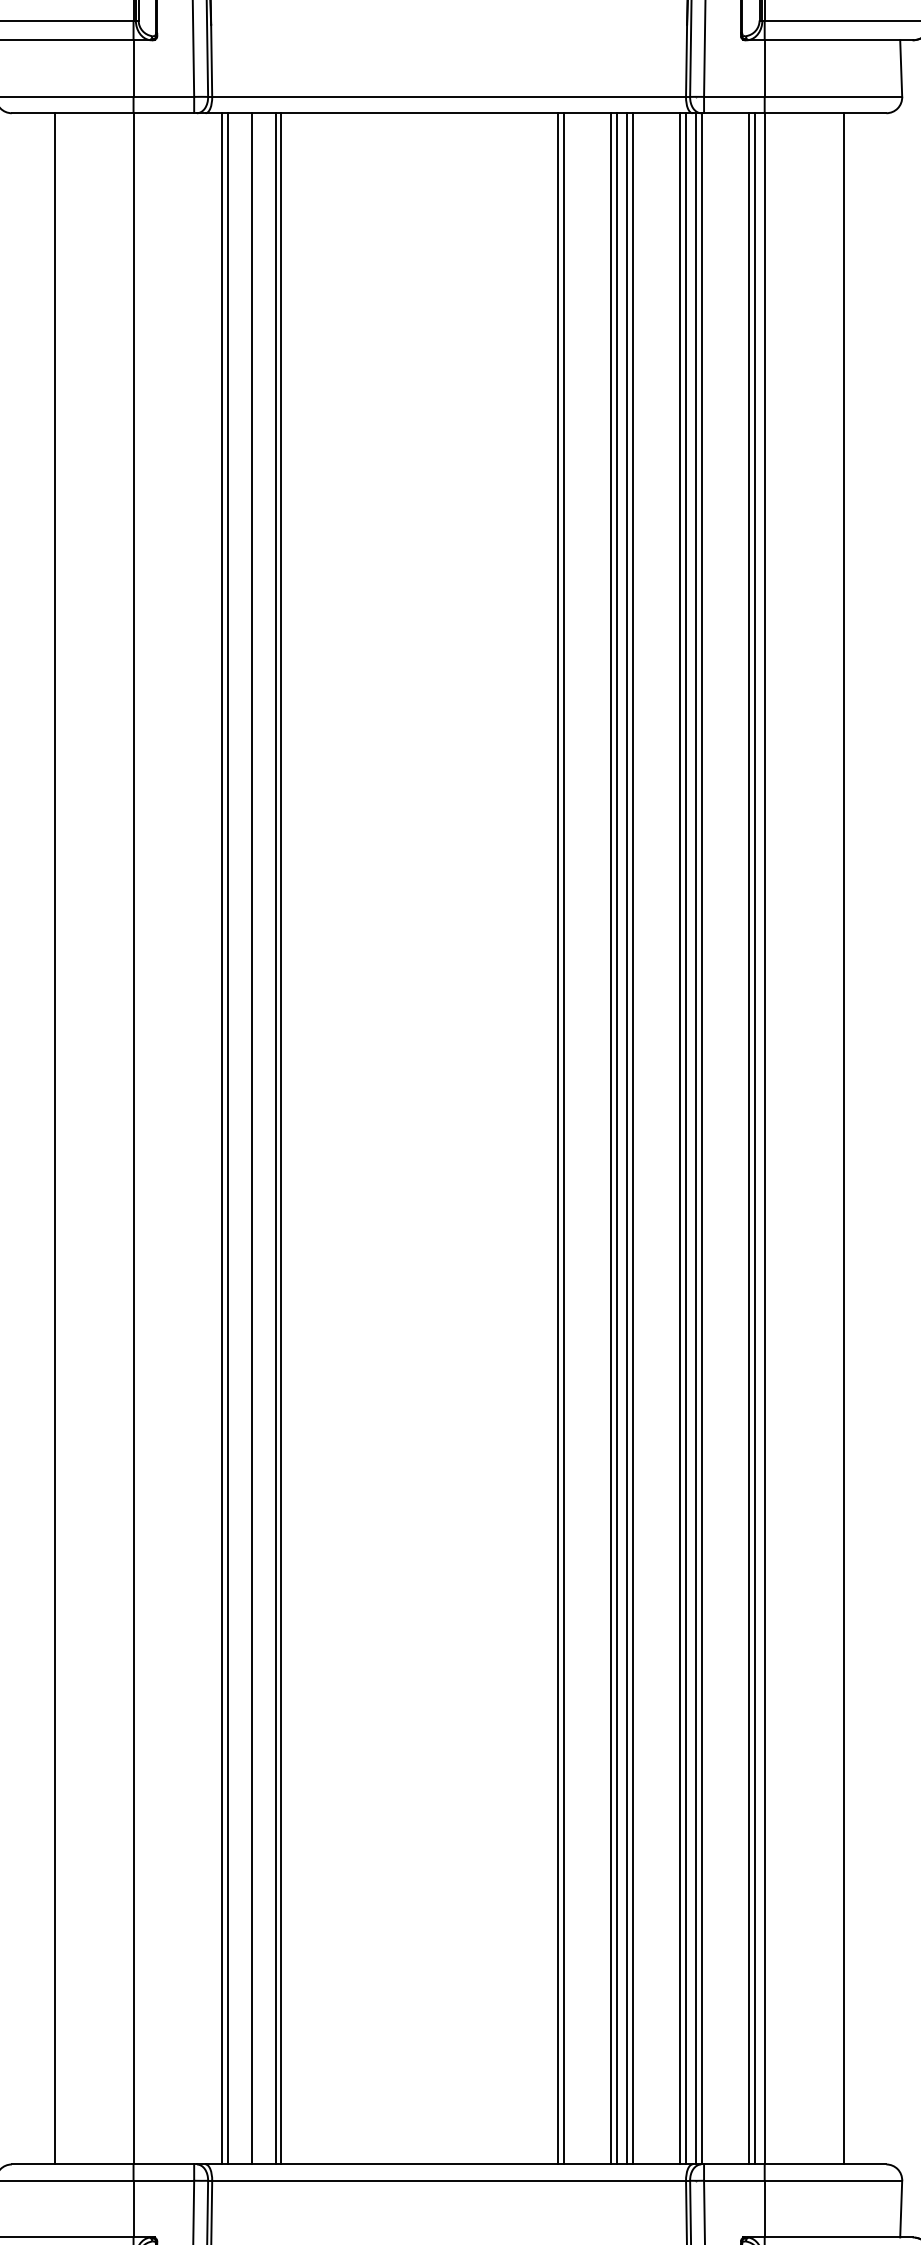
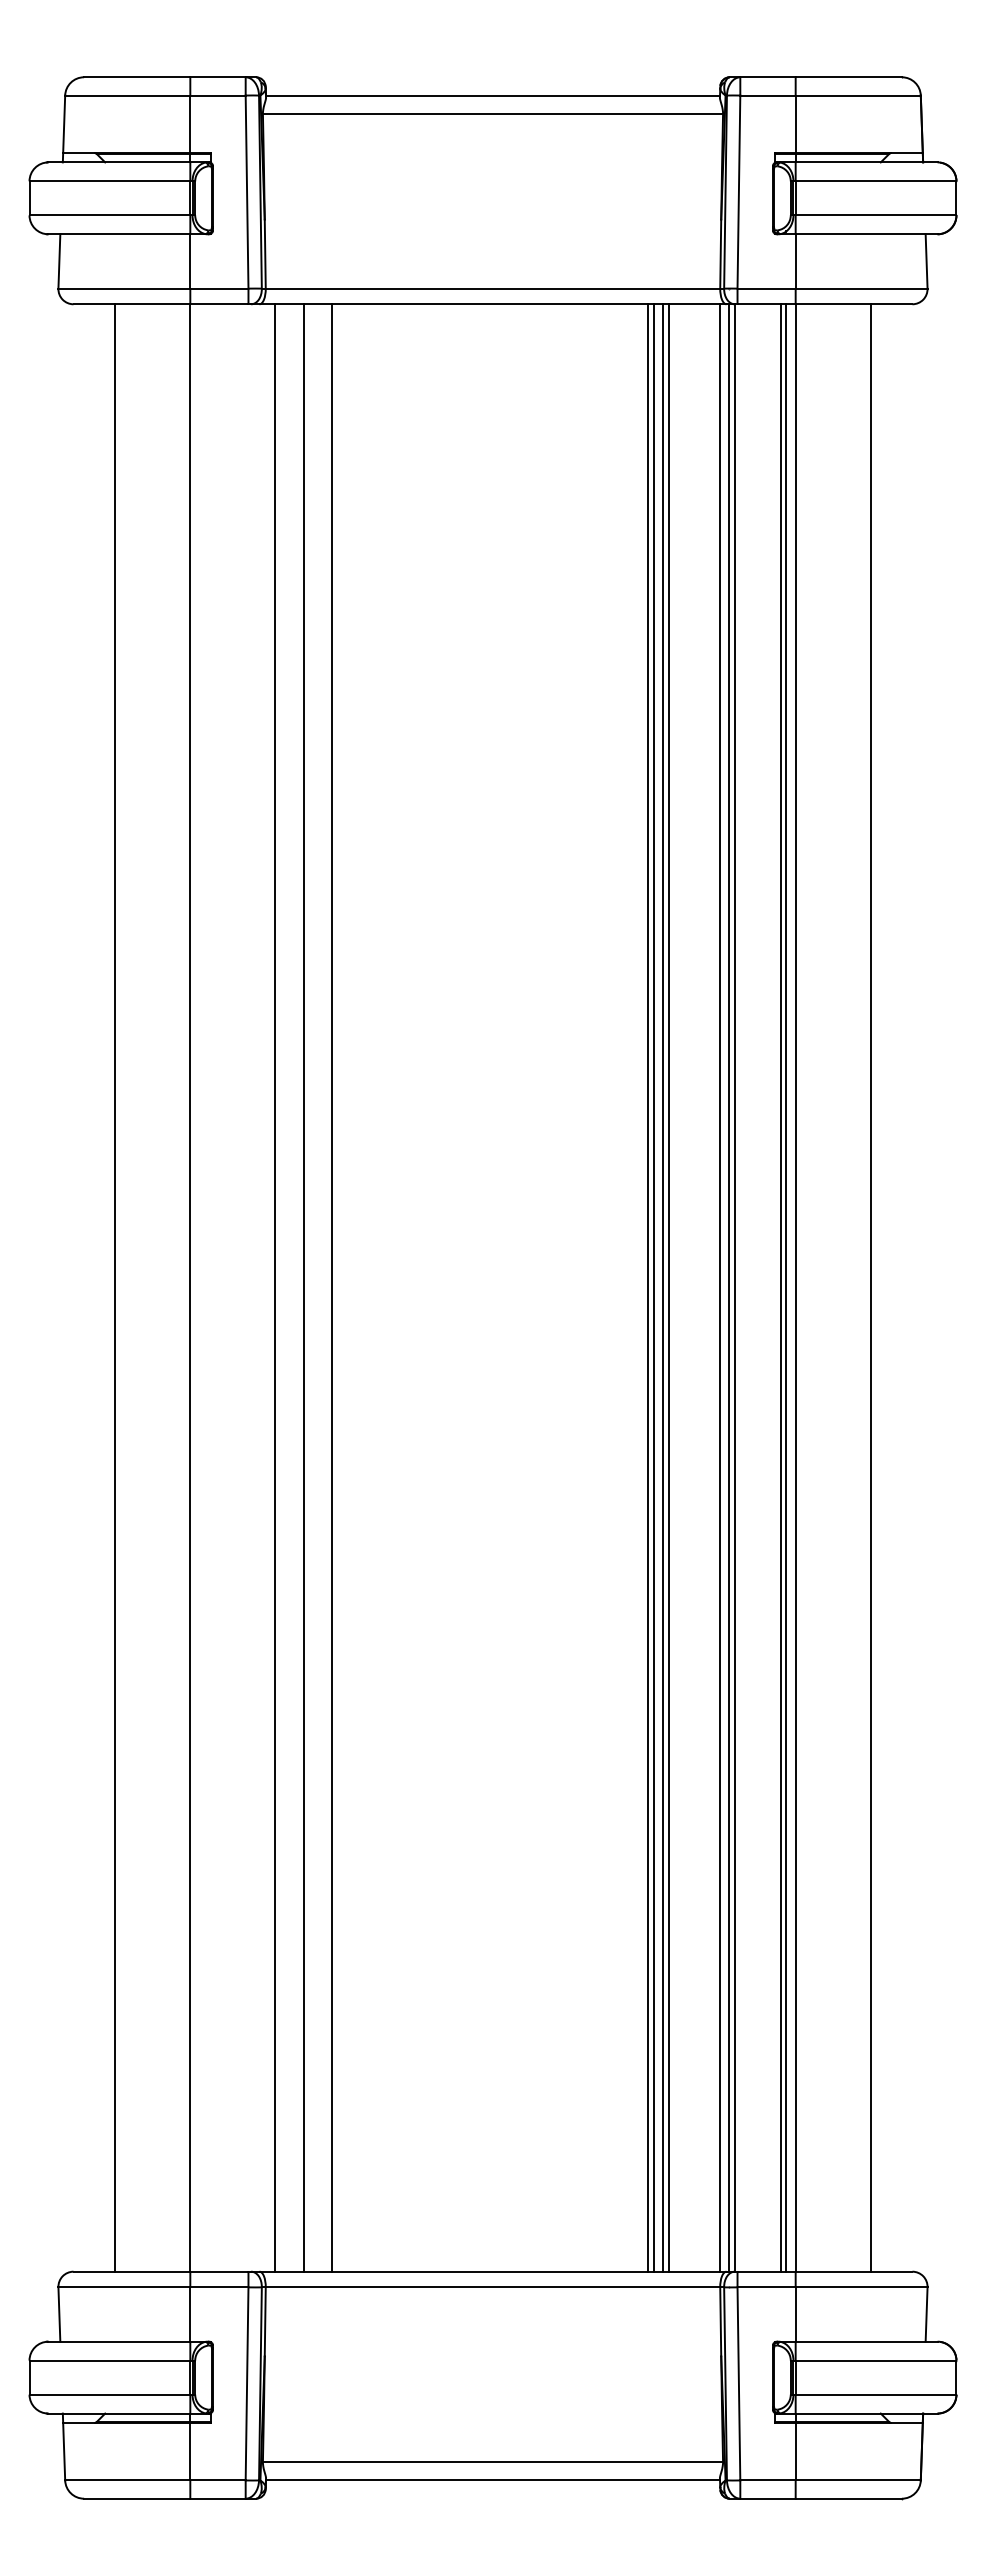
line: (228, 1138) -> (281, 1287), removed
line: (275, 1138) -> (326, 1287), removed
line: (558, 1138) -> (597, 1287), removed
line: (563, 1138) -> (602, 1287), removed
line: (680, 1138) -> (714, 1287), removed

